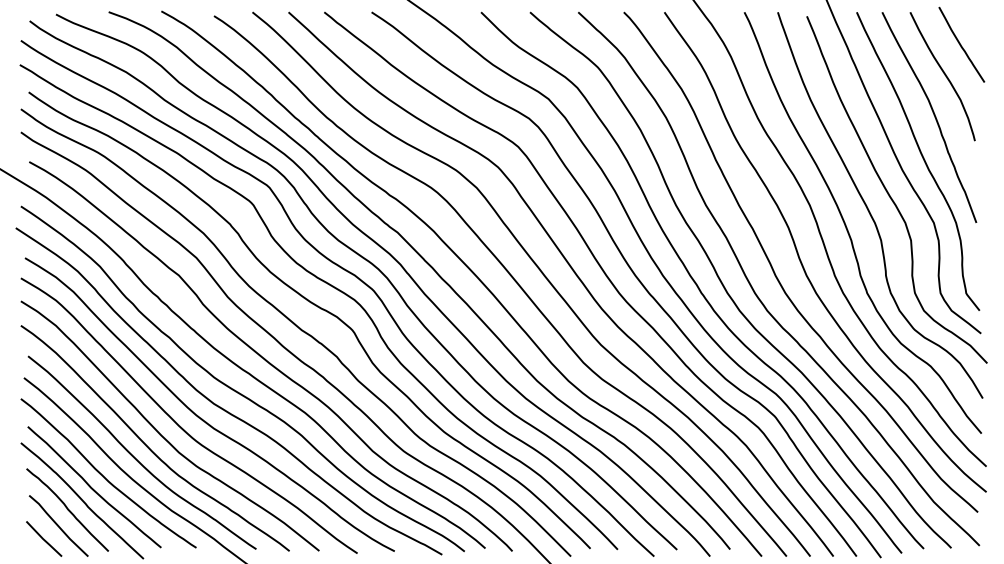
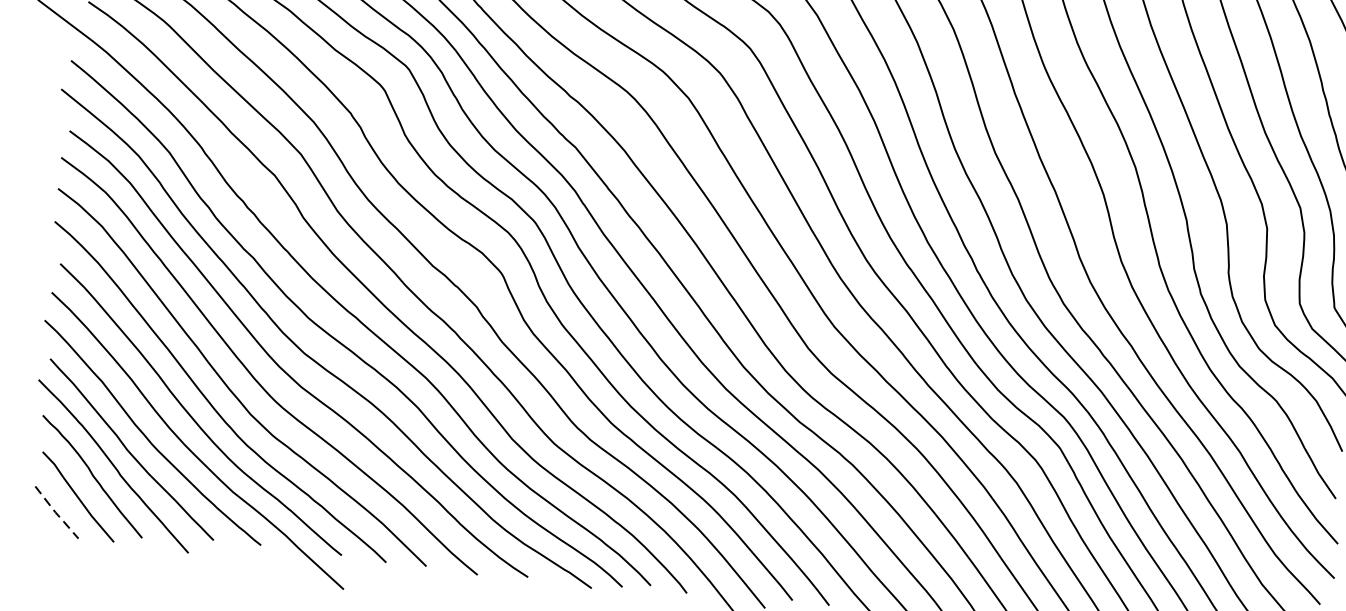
line: (43, 539) -> (55, 513), solid -> dashed

